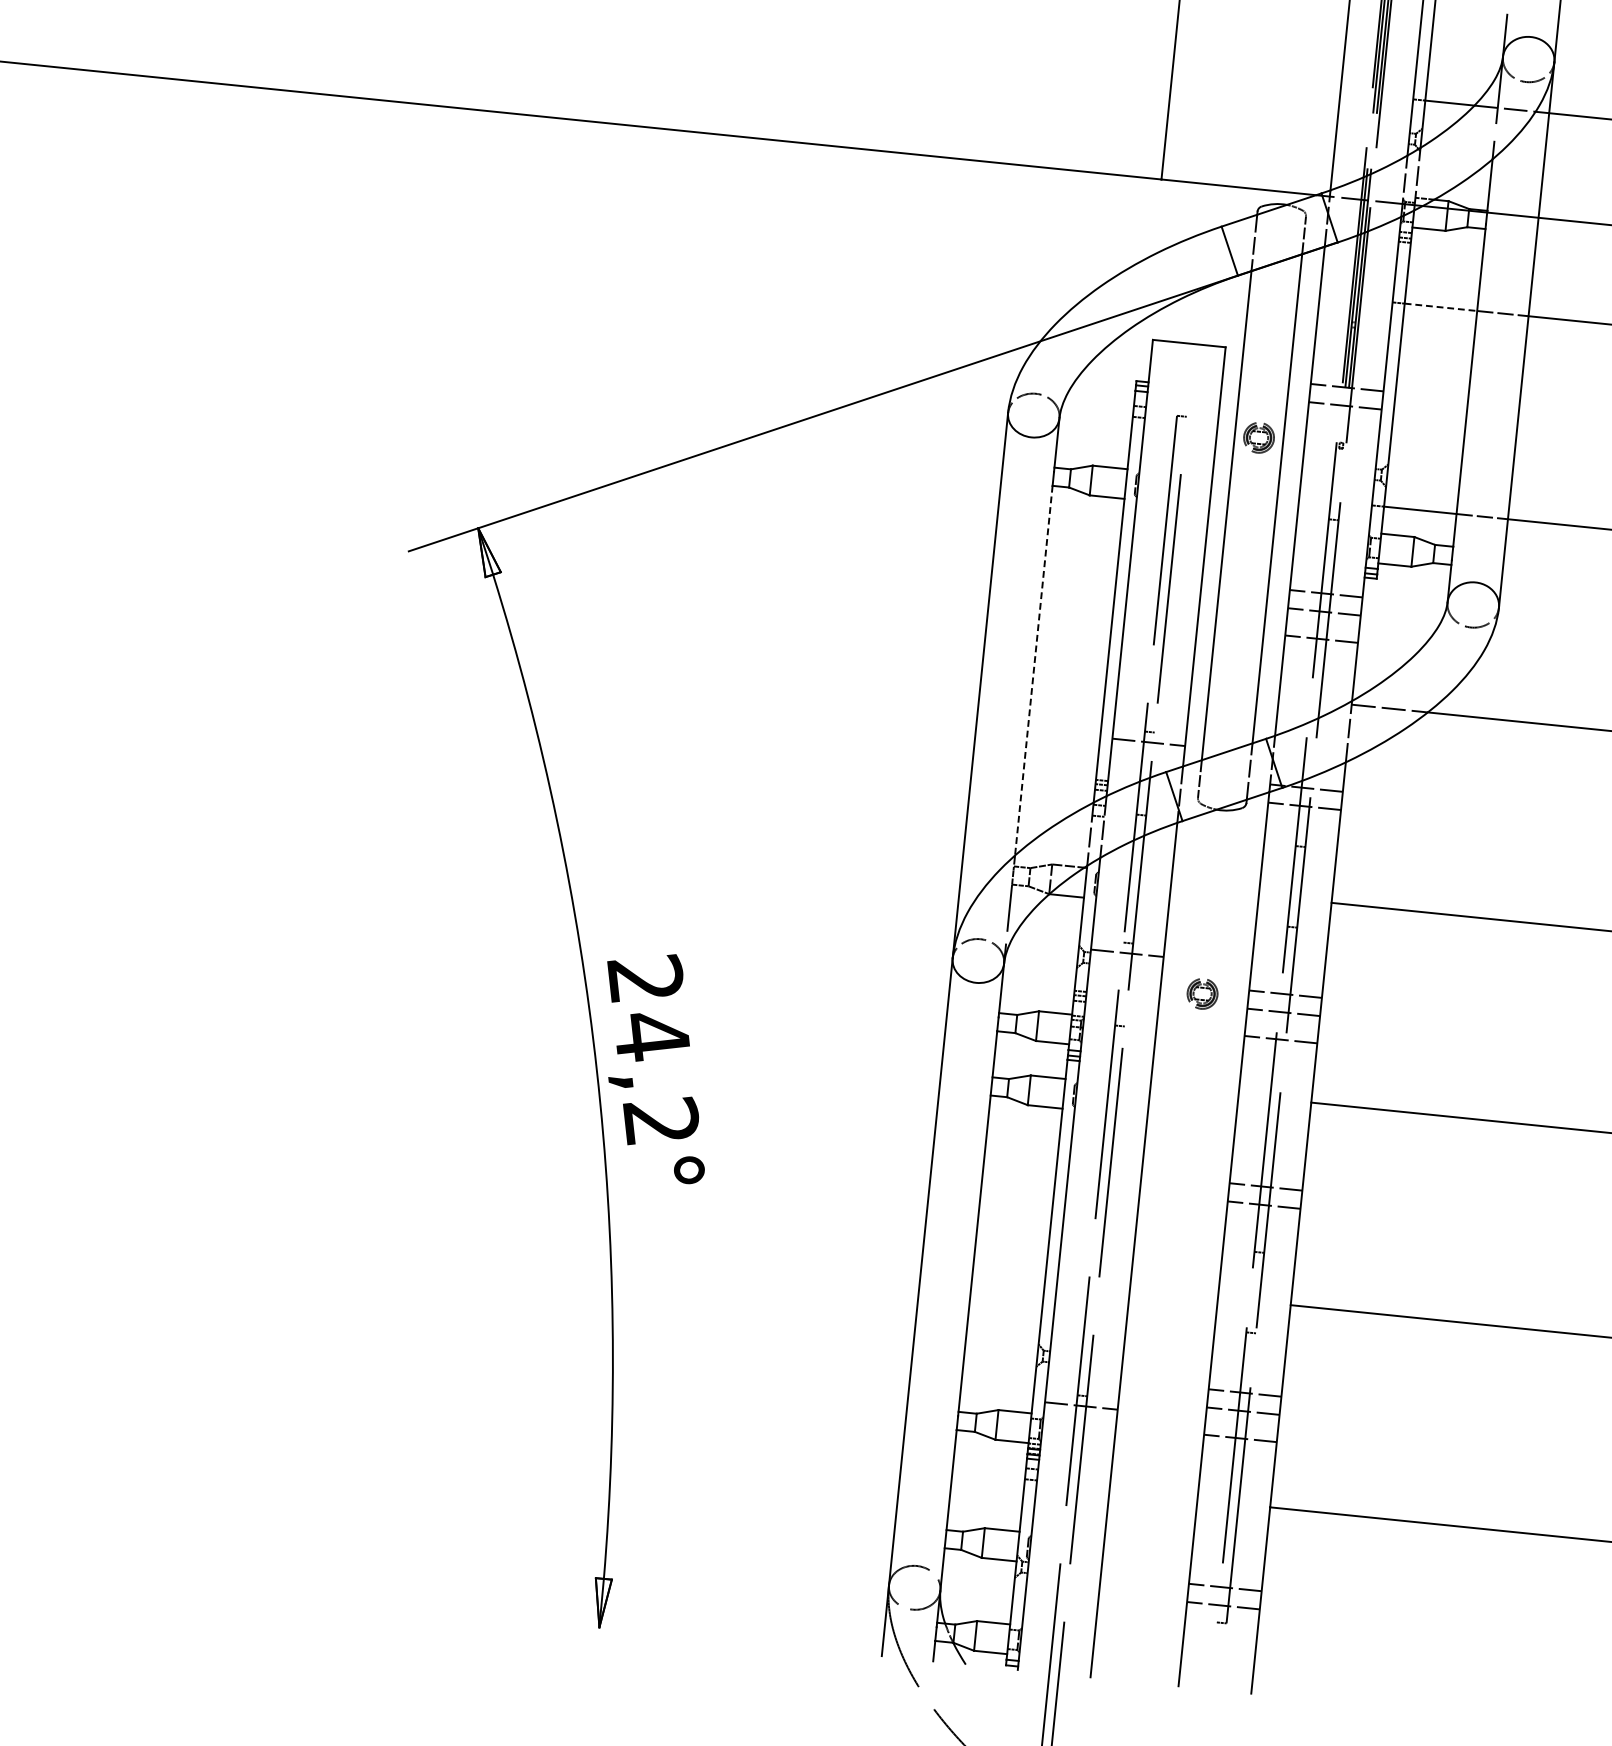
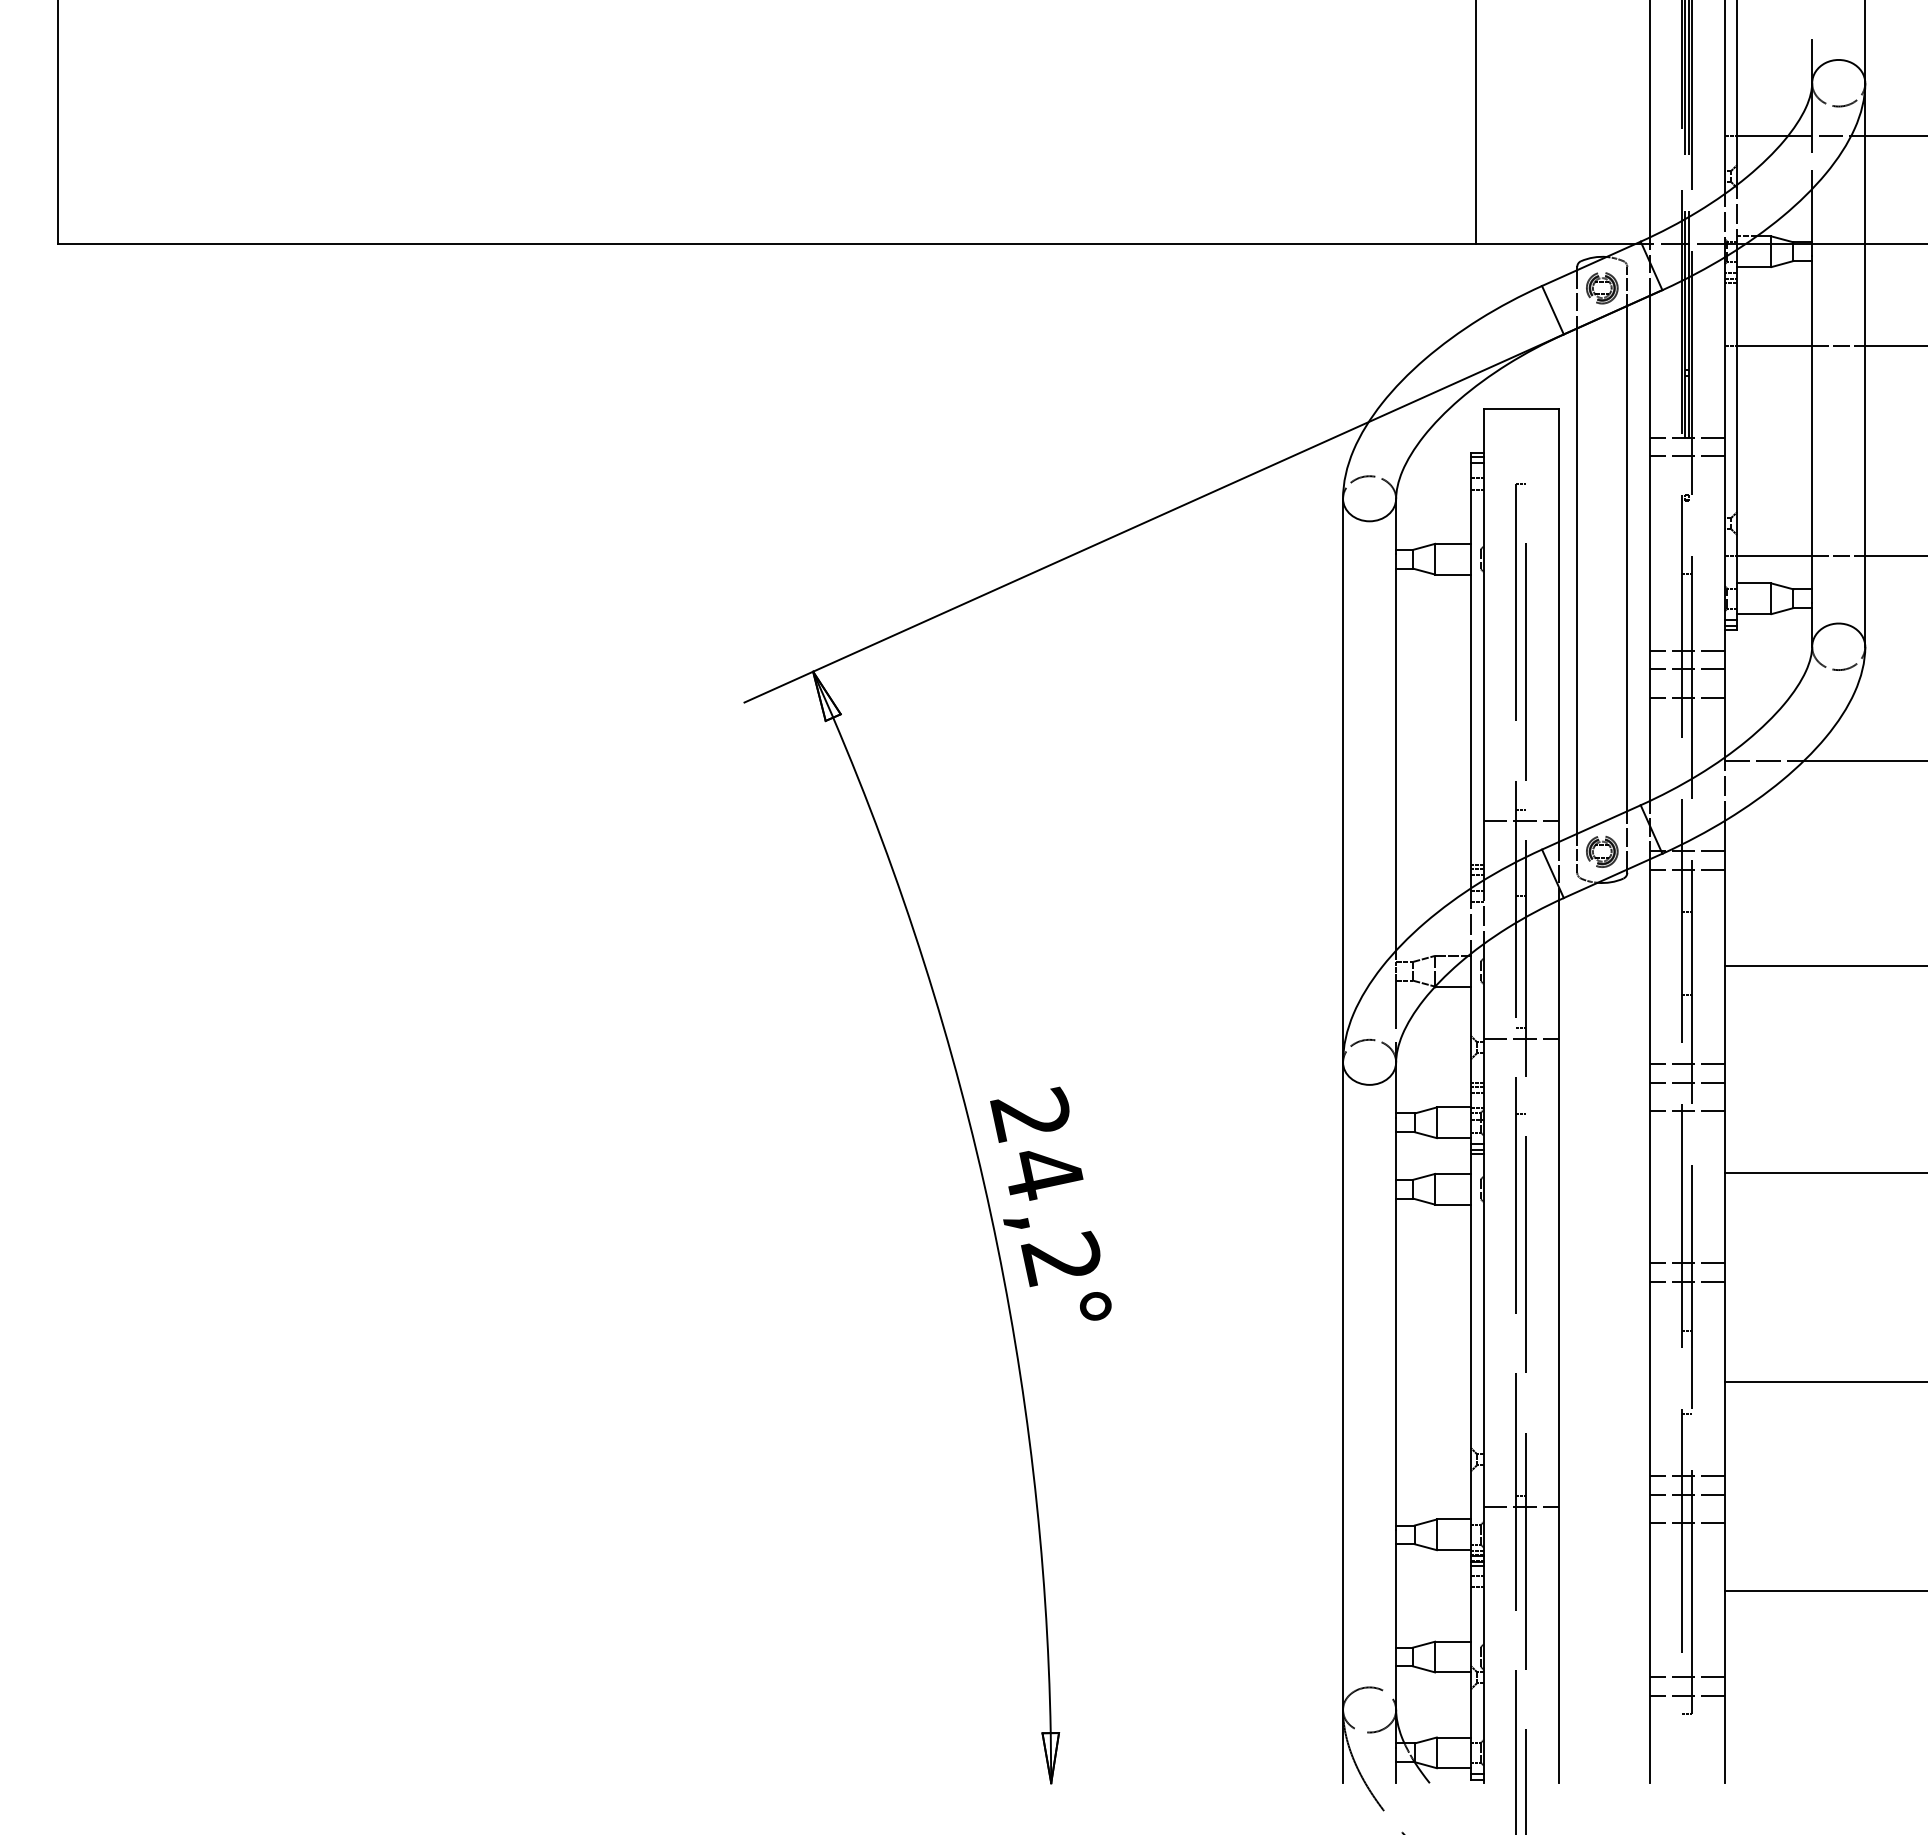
line: (1441, 307) -> (1775, 345), dashed -> solid
part: (1259, 438) -> (1602, 288), moved
line: (1034, 670) -> (1396, 759), dashed -> solid
part: (1202, 993) -> (1602, 851), moved

